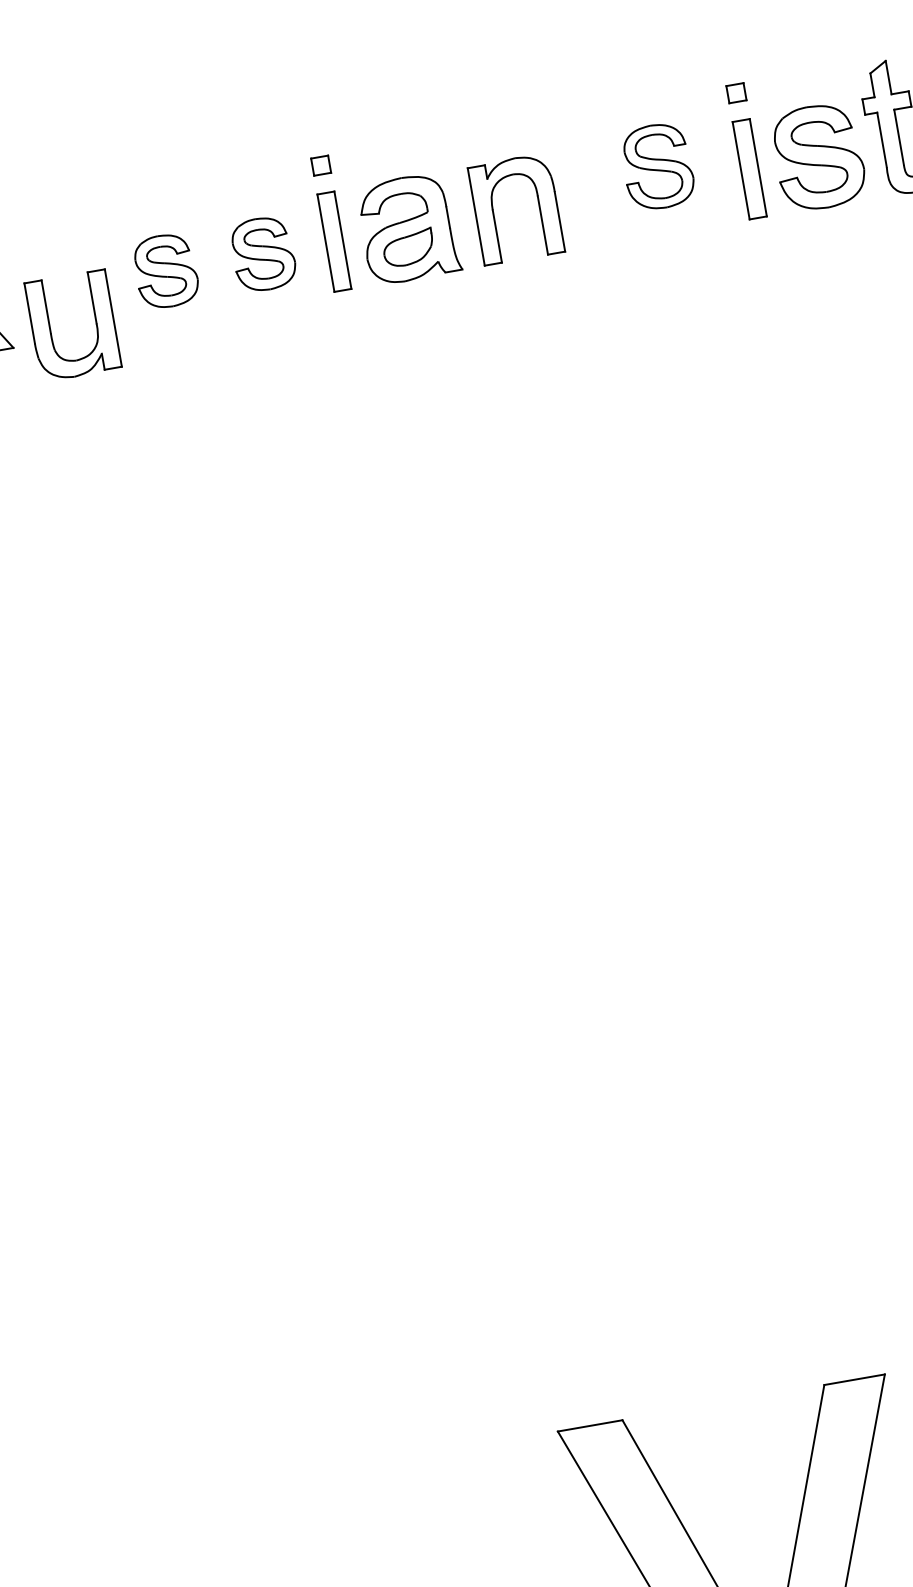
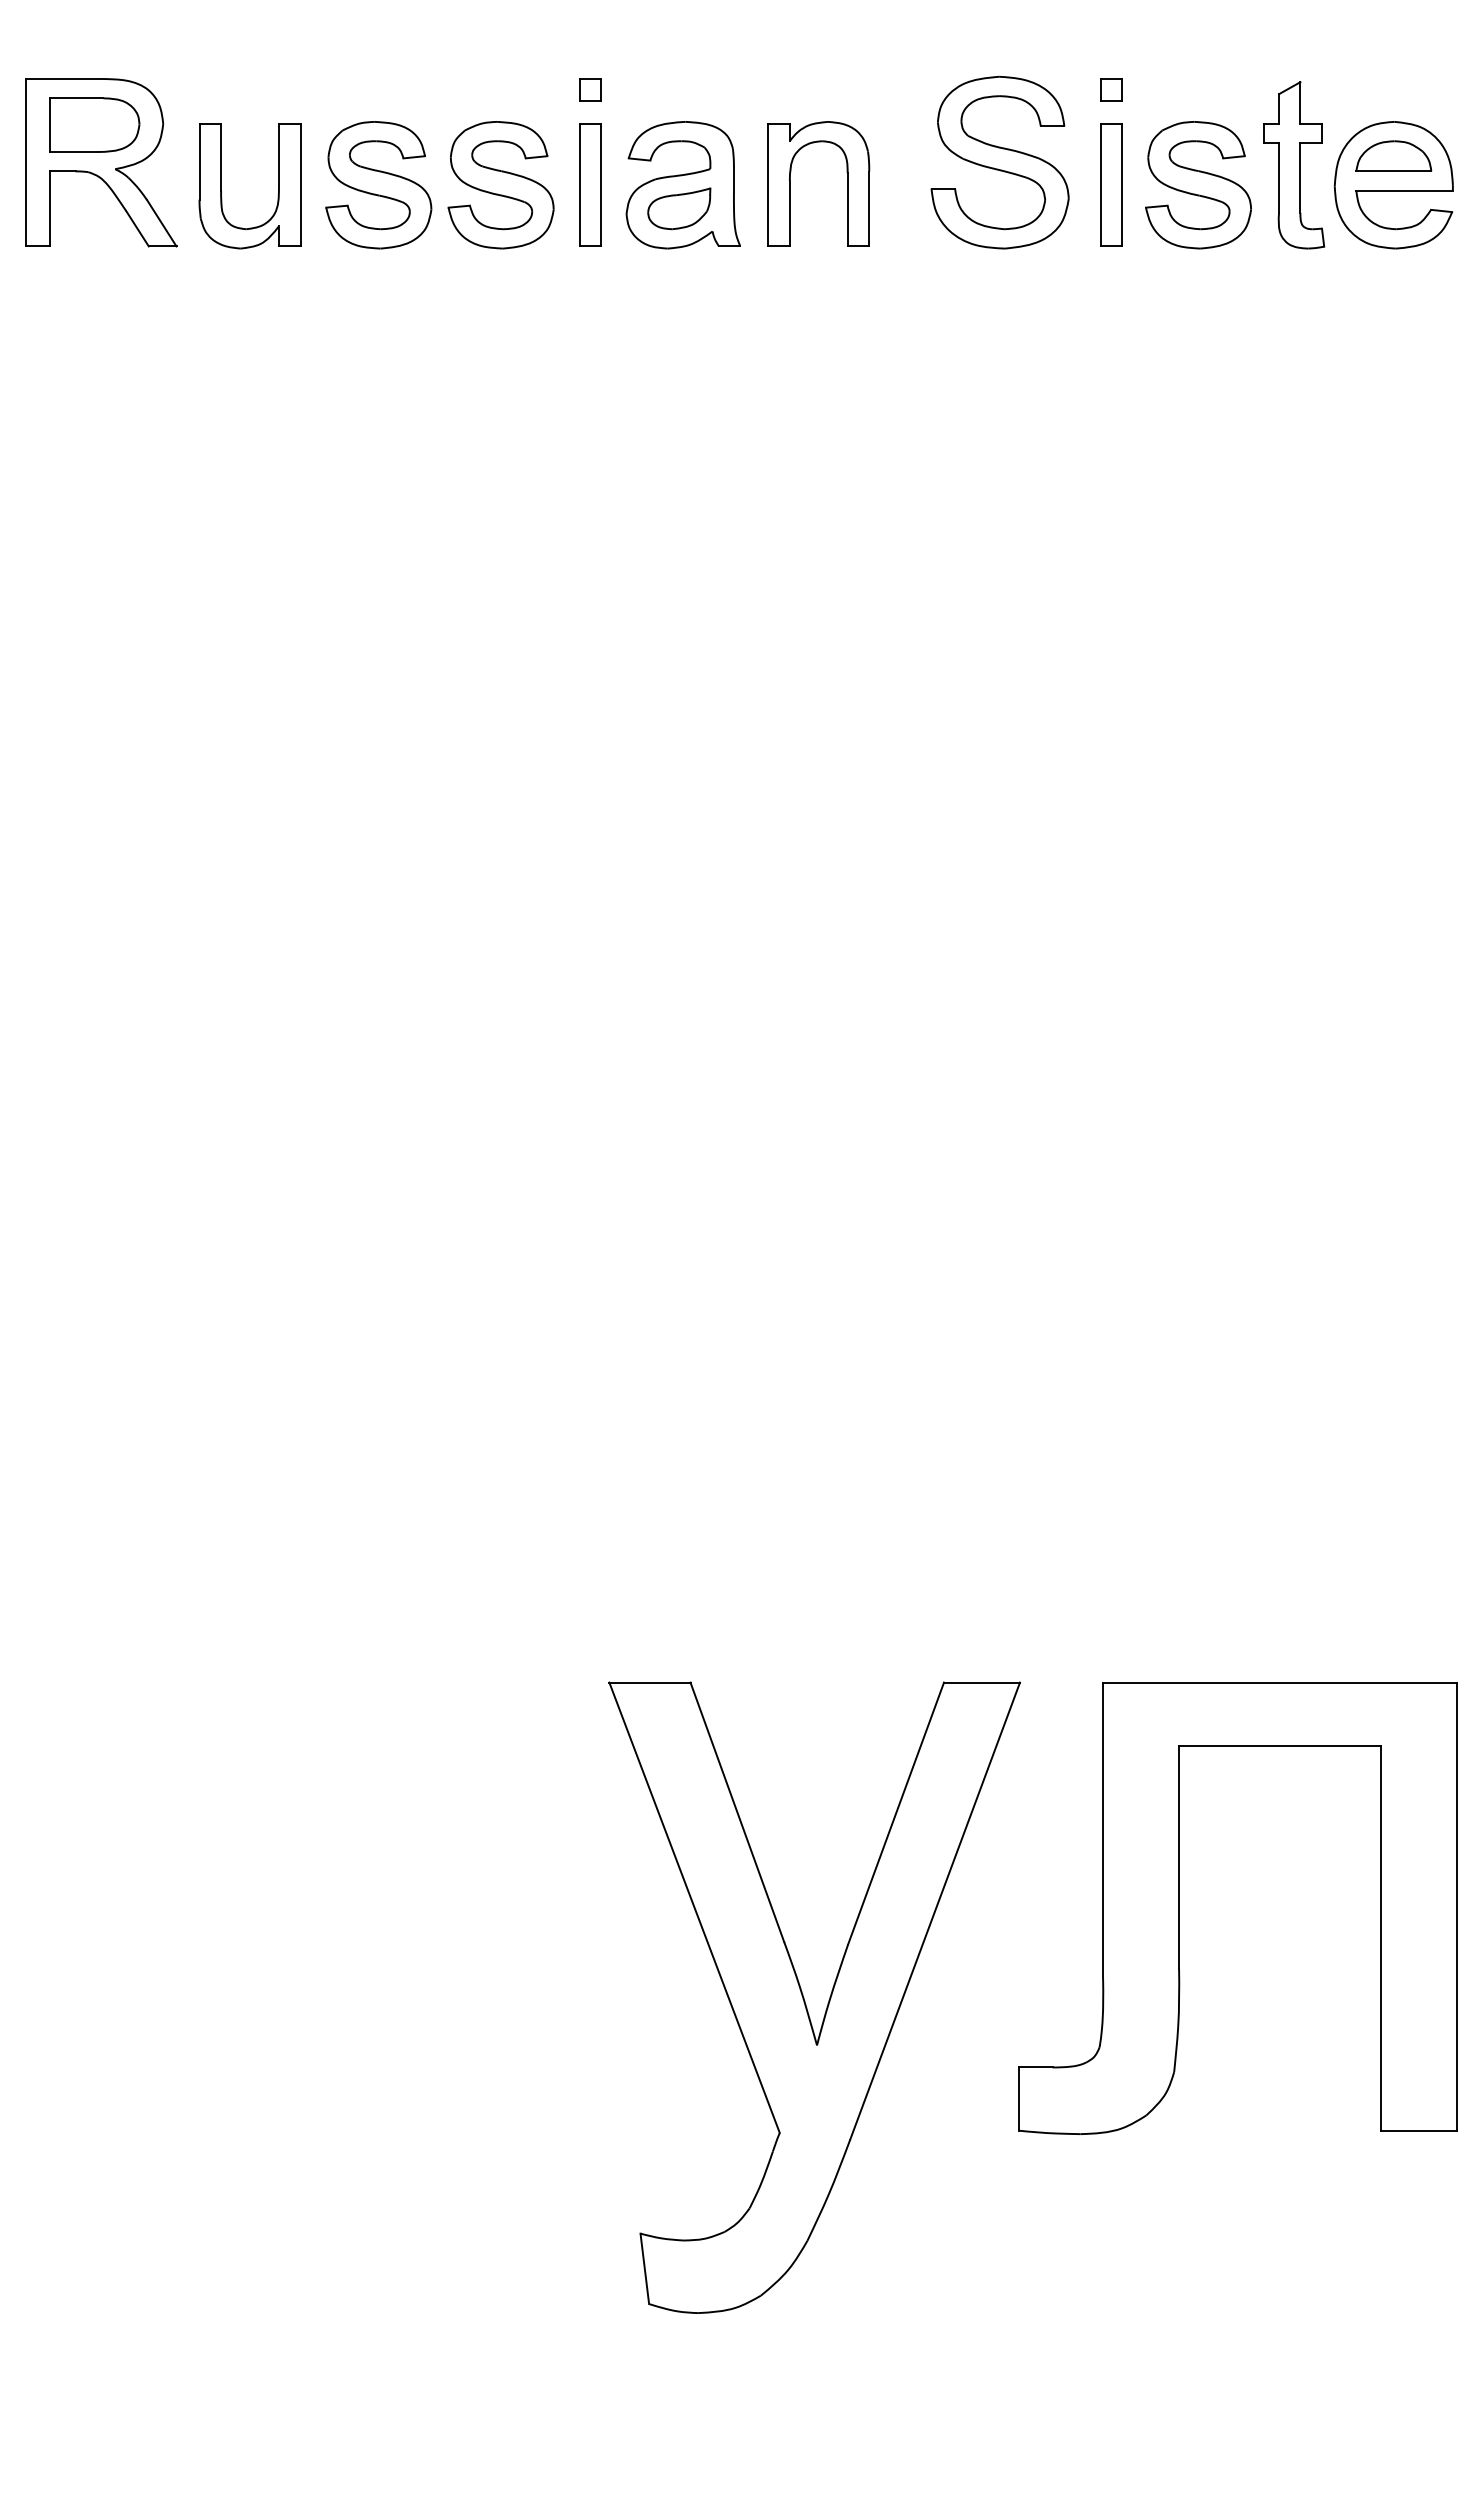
part: (657, 166) -> (999, 162), size x1.67
part: (263, 254) -> (500, 185), size x1.43
part: (165, 271) -> (378, 185), size x1.43
part: (50, 330) -> (221, 186), moved

